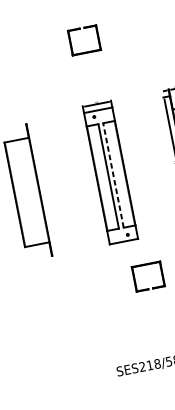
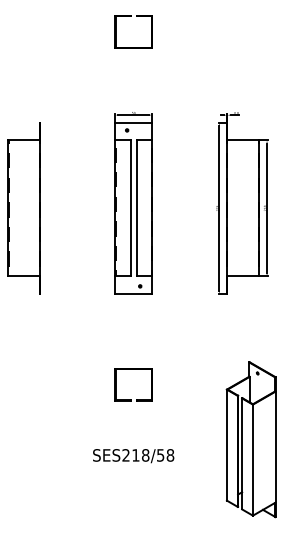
line: (113, 175) -> (136, 208), dashed -> solid
part: (145, 264) -> (133, 369), moved

